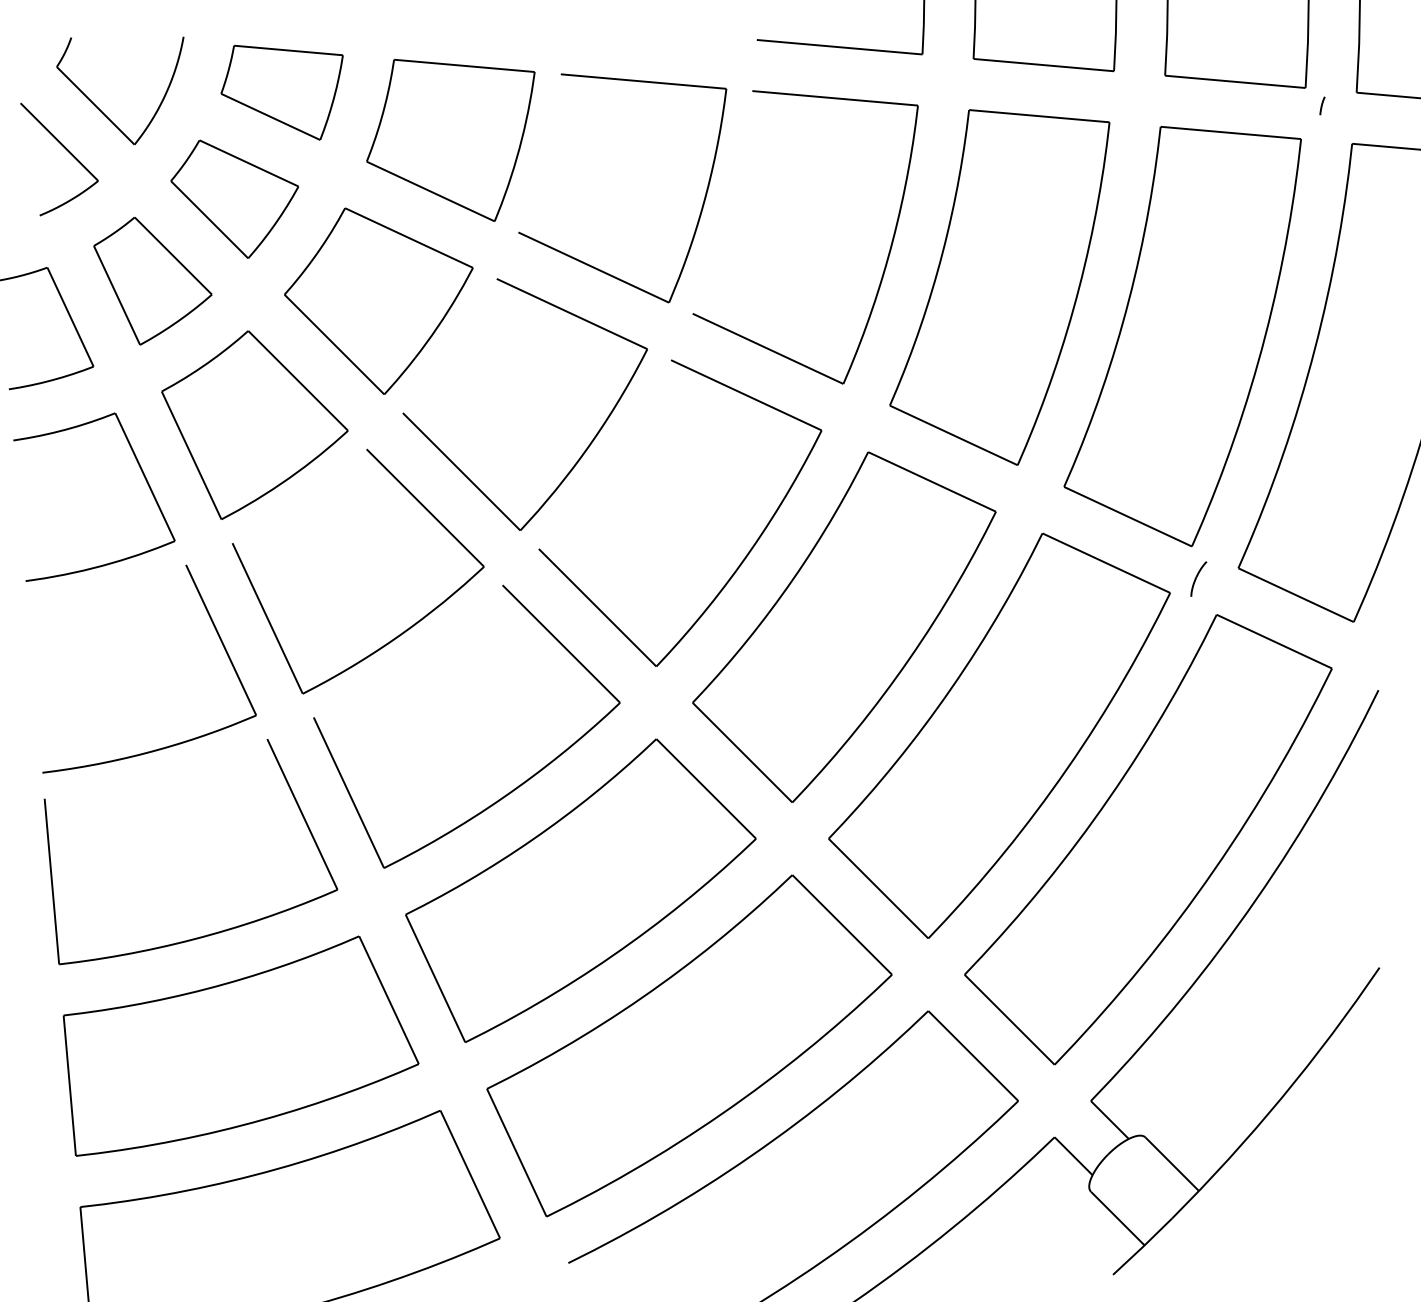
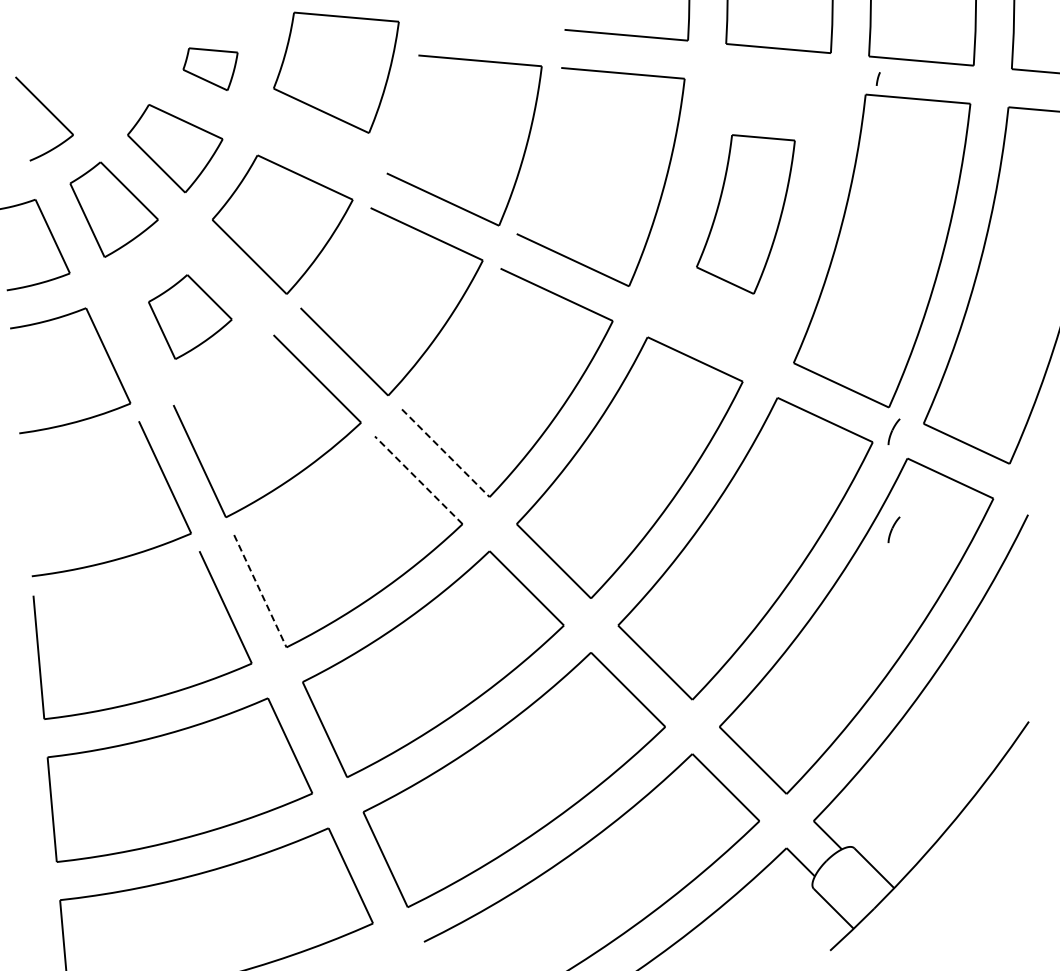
part: (282, 93) -> (210, 69), size x0.6
line: (1321, 105) -> (877, 78), moved
part: (101, 109) -> (75, 81), removed
part: (451, 140) -> (336, 72), moved
part: (999, 287) -> (745, 214), size x0.6
part: (255, 424) -> (190, 316), size x0.6
line: (597, 608) -> (445, 453), solid -> dashed
line: (560, 642) -> (418, 479), solid -> dashed
part: (1197, 710) -> (893, 529), added
line: (349, 793) -> (260, 591), solid -> dashed

